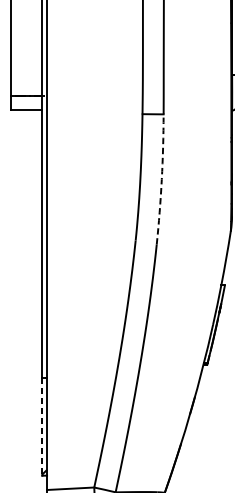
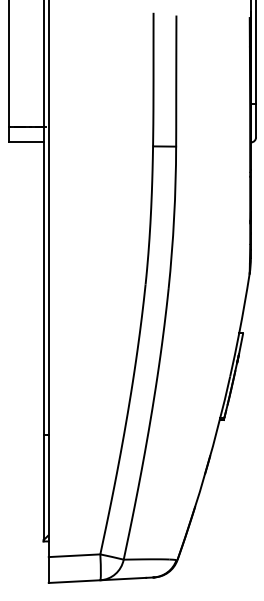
arc: (162, 179) -> (174, 217), dashed -> solid
line: (42, 426) -> (43, 487), dashed -> solid

